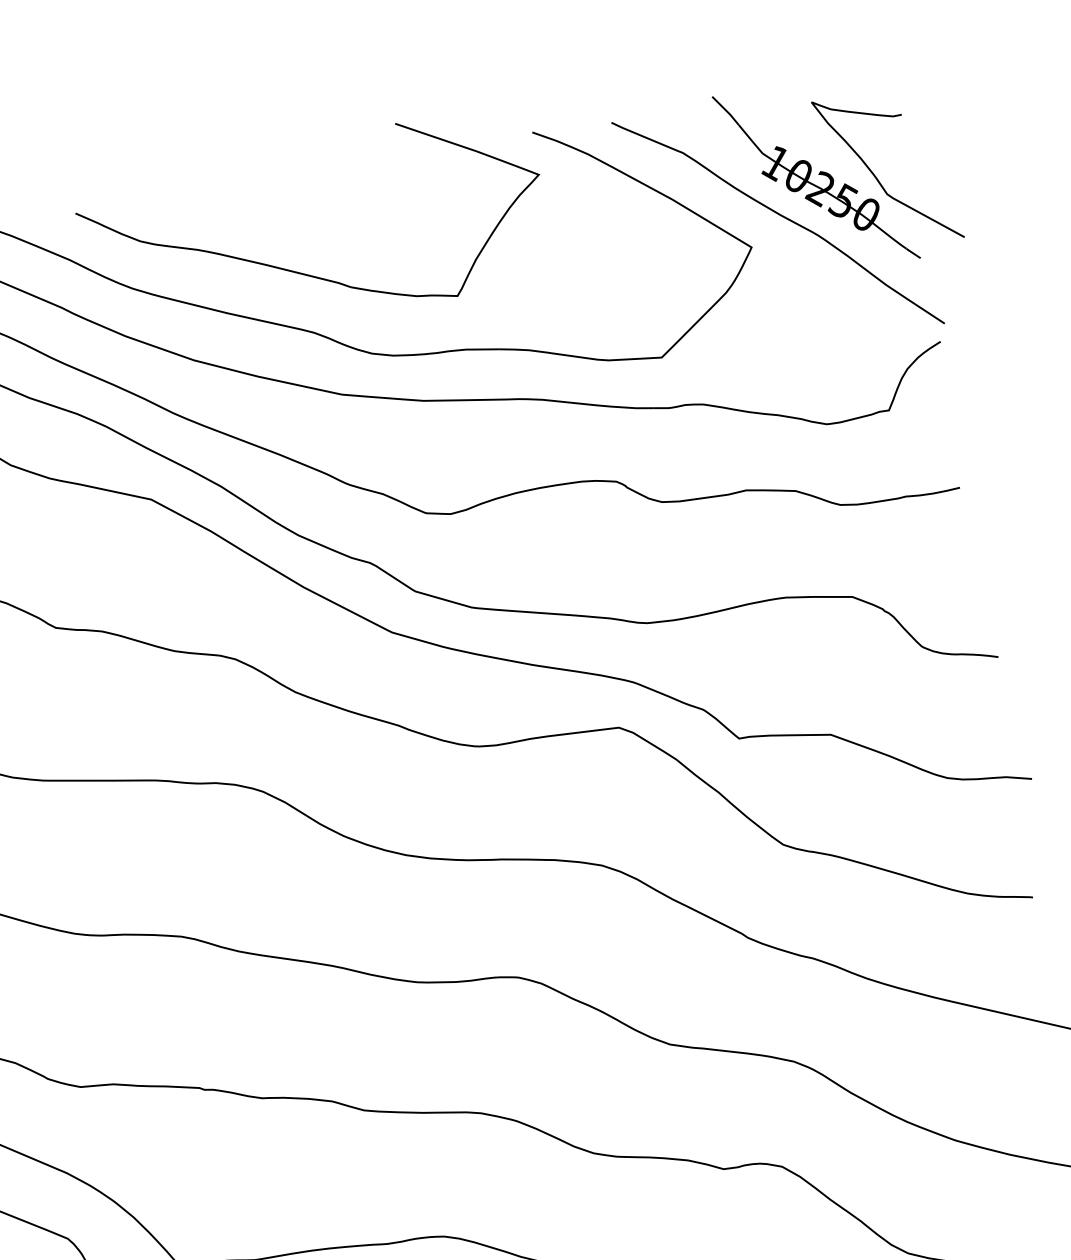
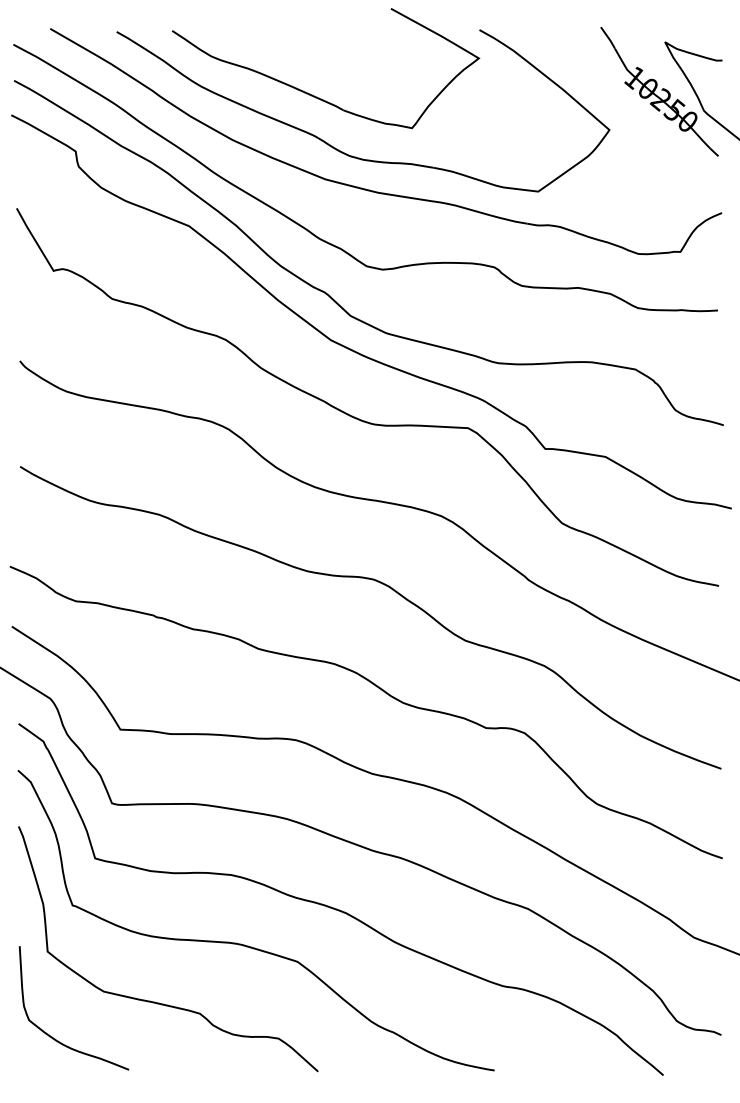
curve: (780, 217) -> (631, 113), removed

